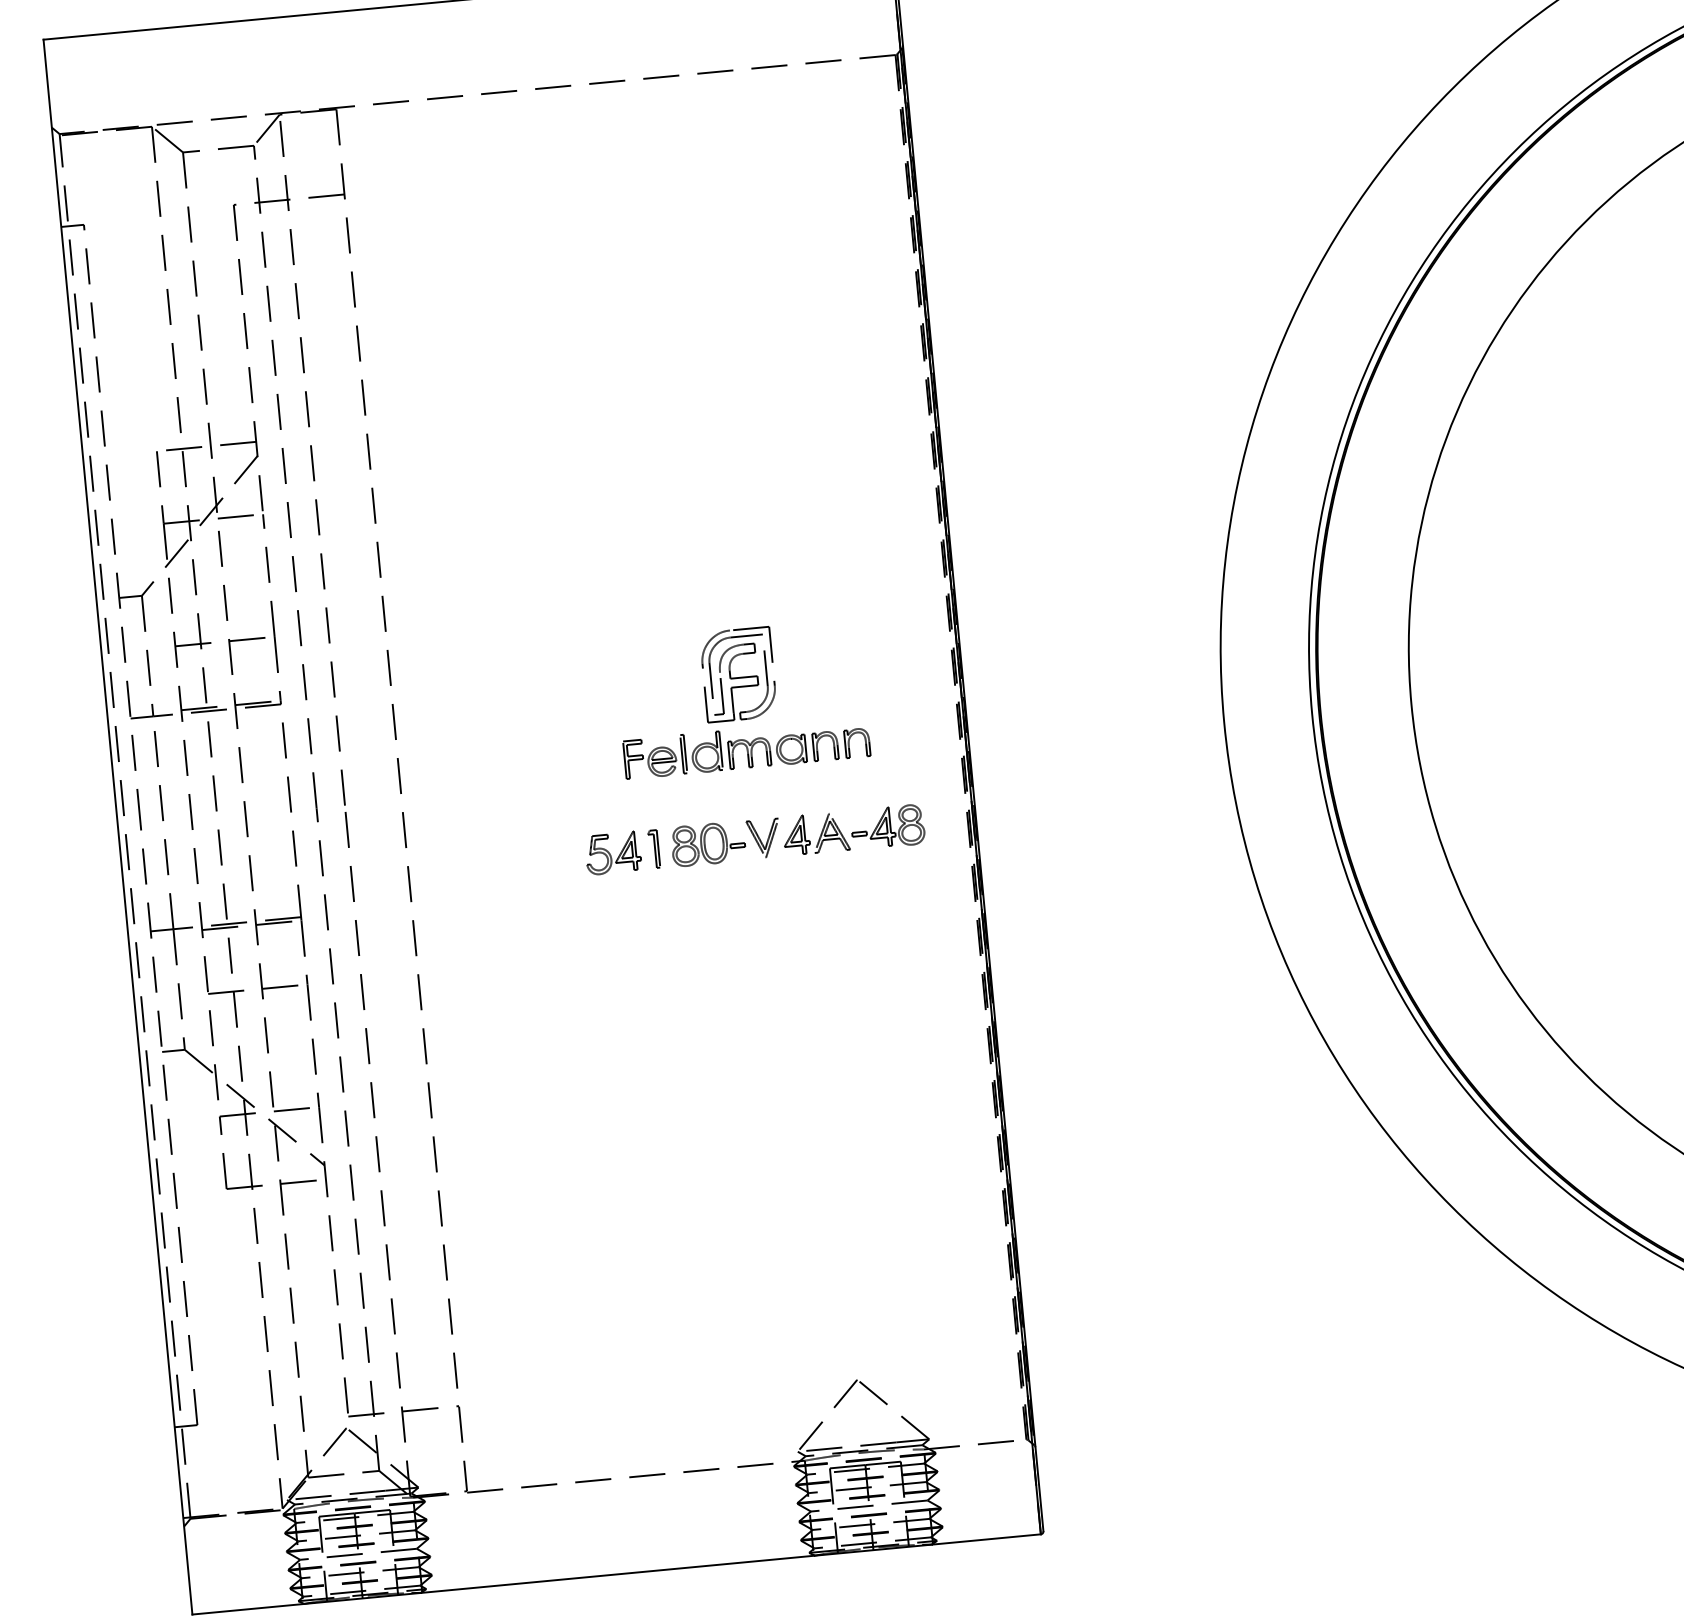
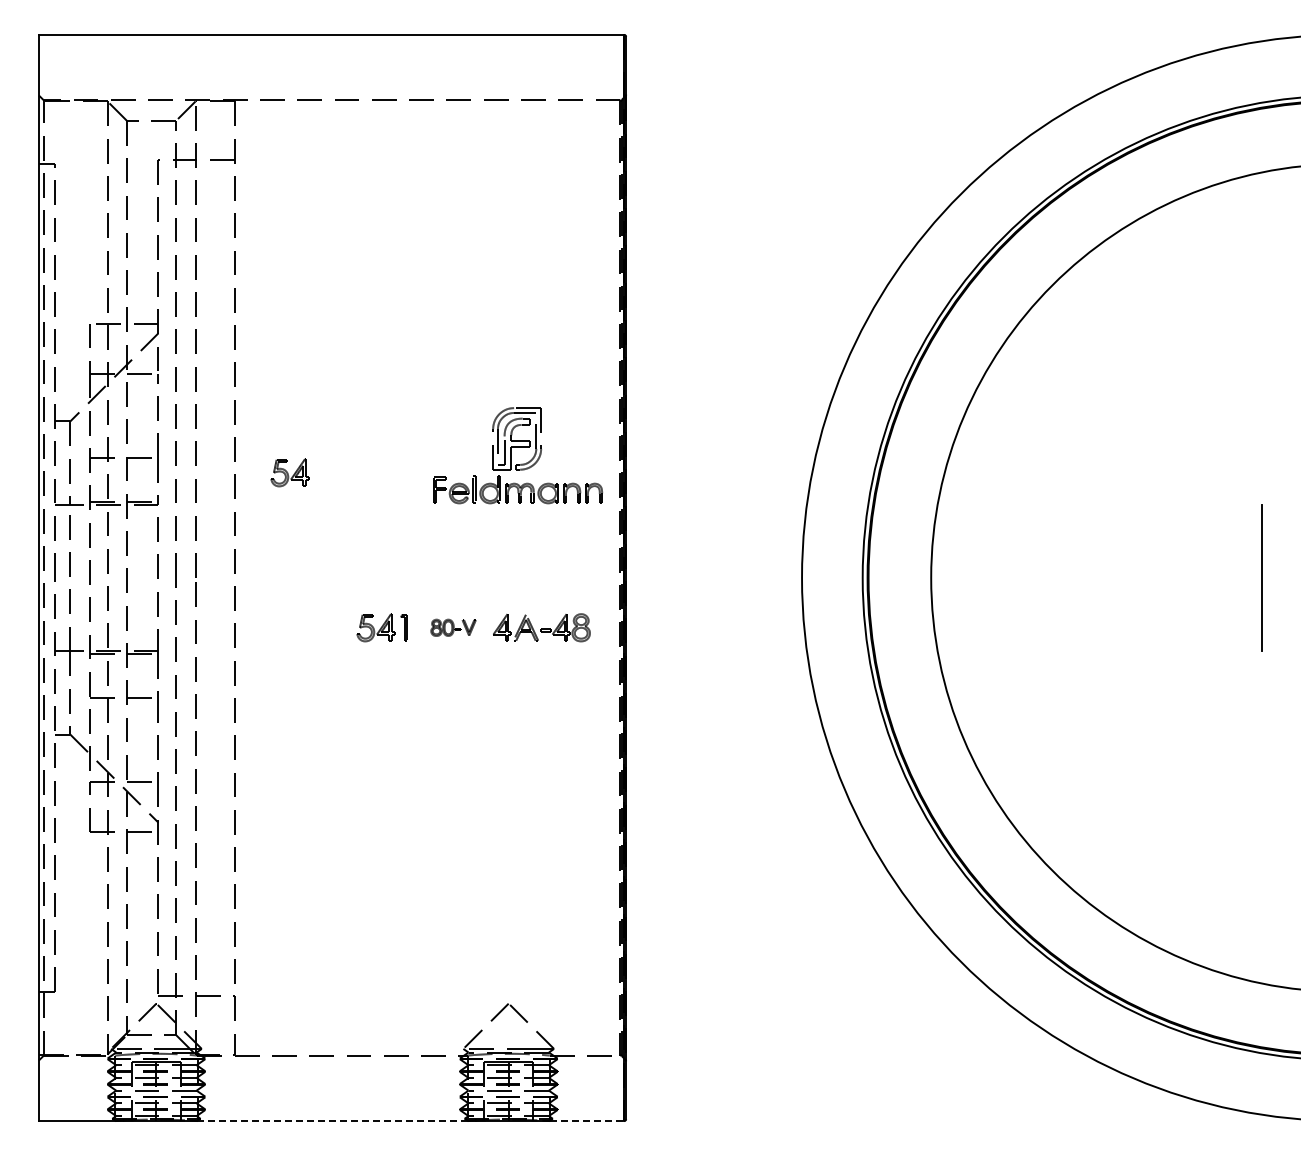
part: (466, 639) -> (289, 472), added
part: (732, 699) -> (511, 455), moved
part: (724, 842) -> (452, 627), size x0.6
line: (987, 1539) -> (587, 1121), solid -> dashed
line: (619, 1574) -> (333, 1121), solid -> dashed

